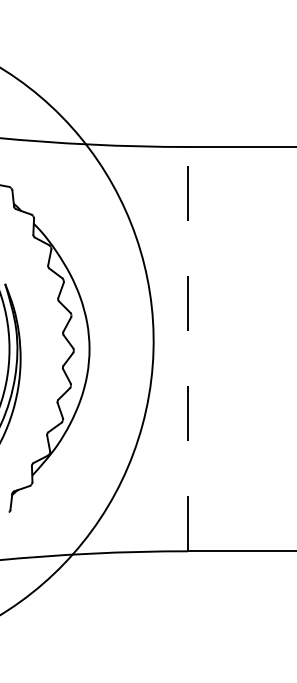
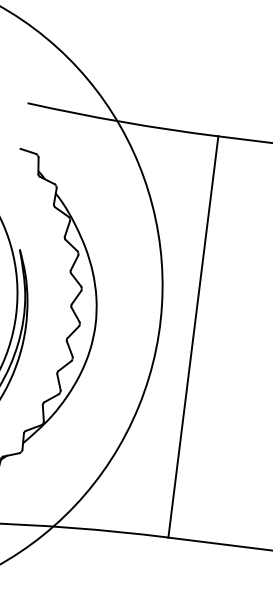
line: (188, 348) -> (193, 336), dashed -> solid

